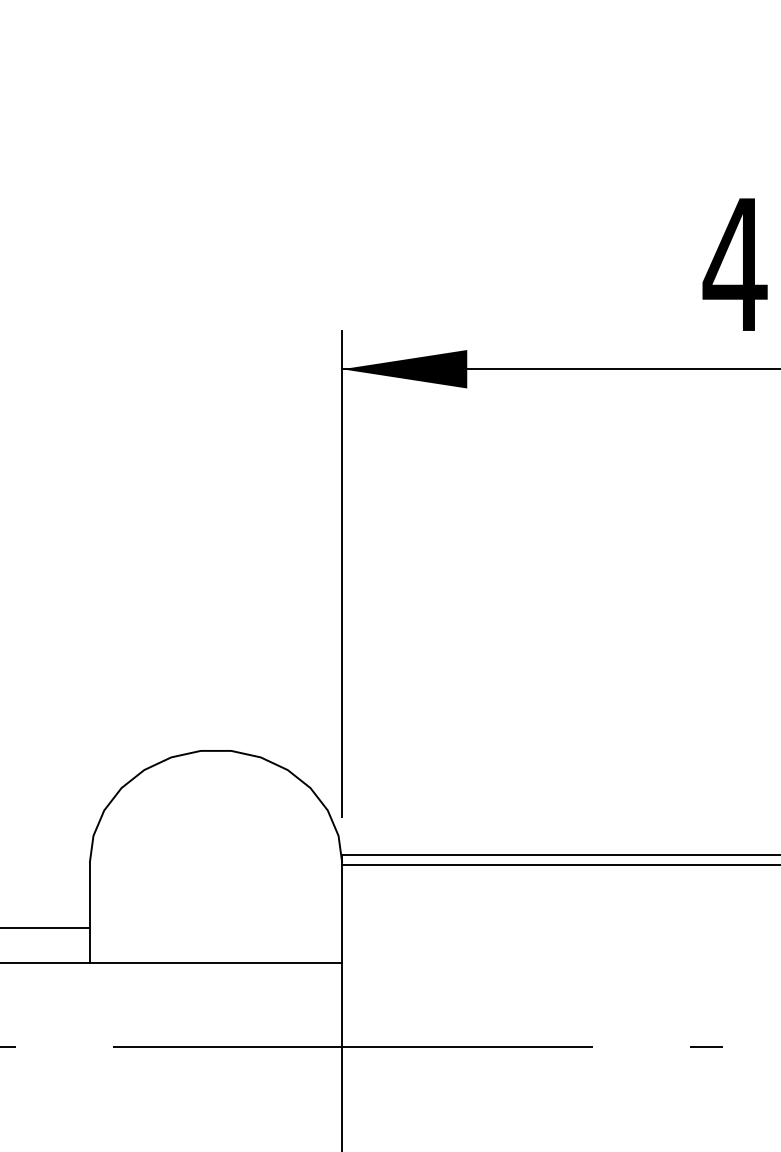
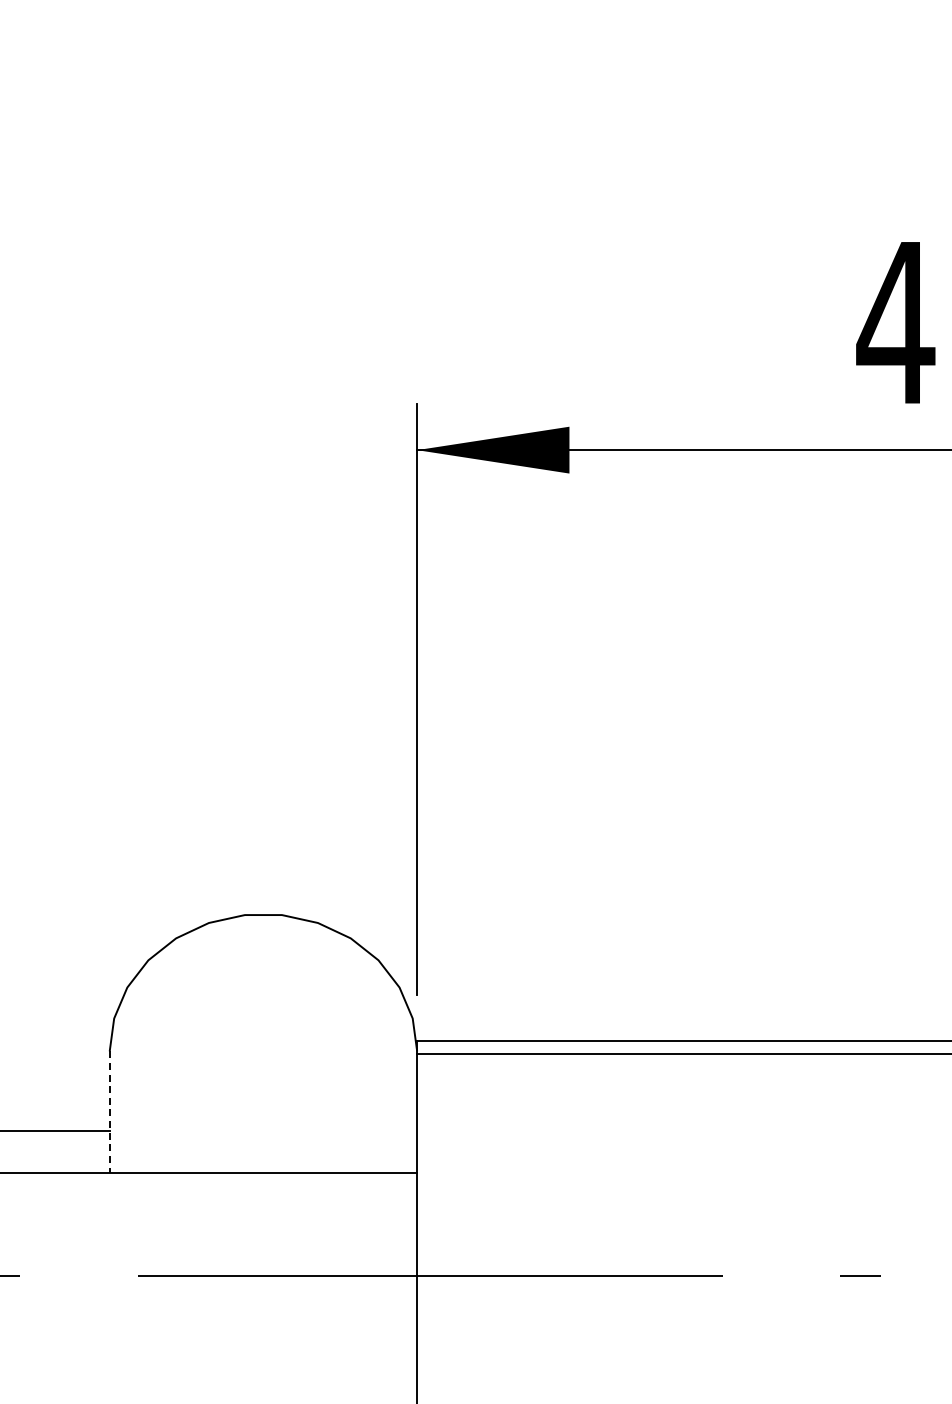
line: (89, 912) -> (109, 1112), solid -> dashed

